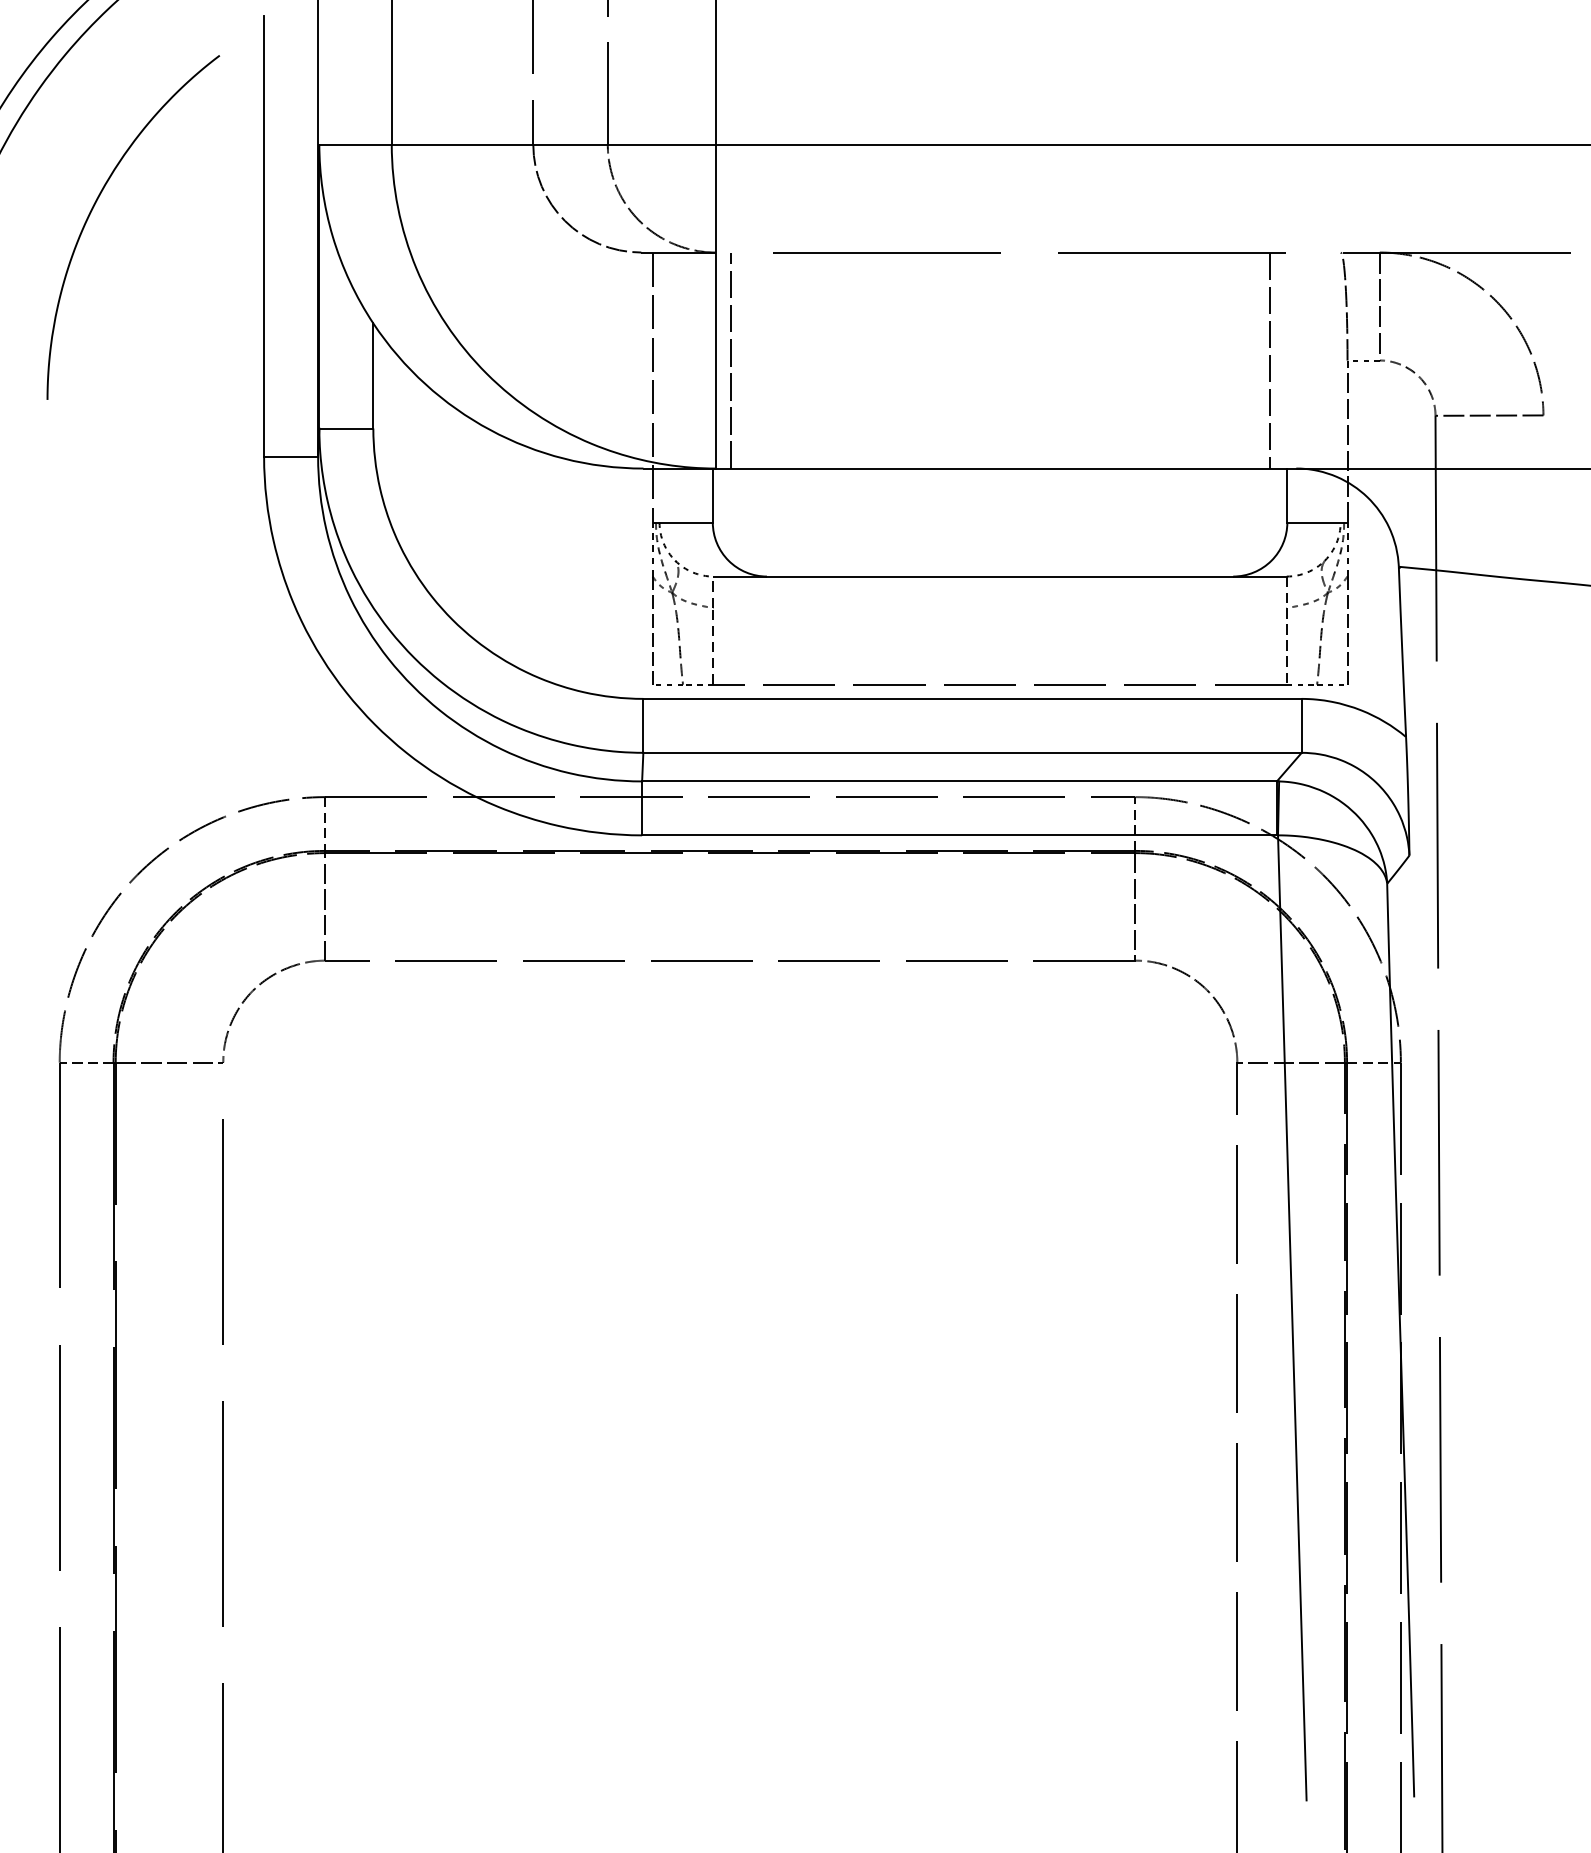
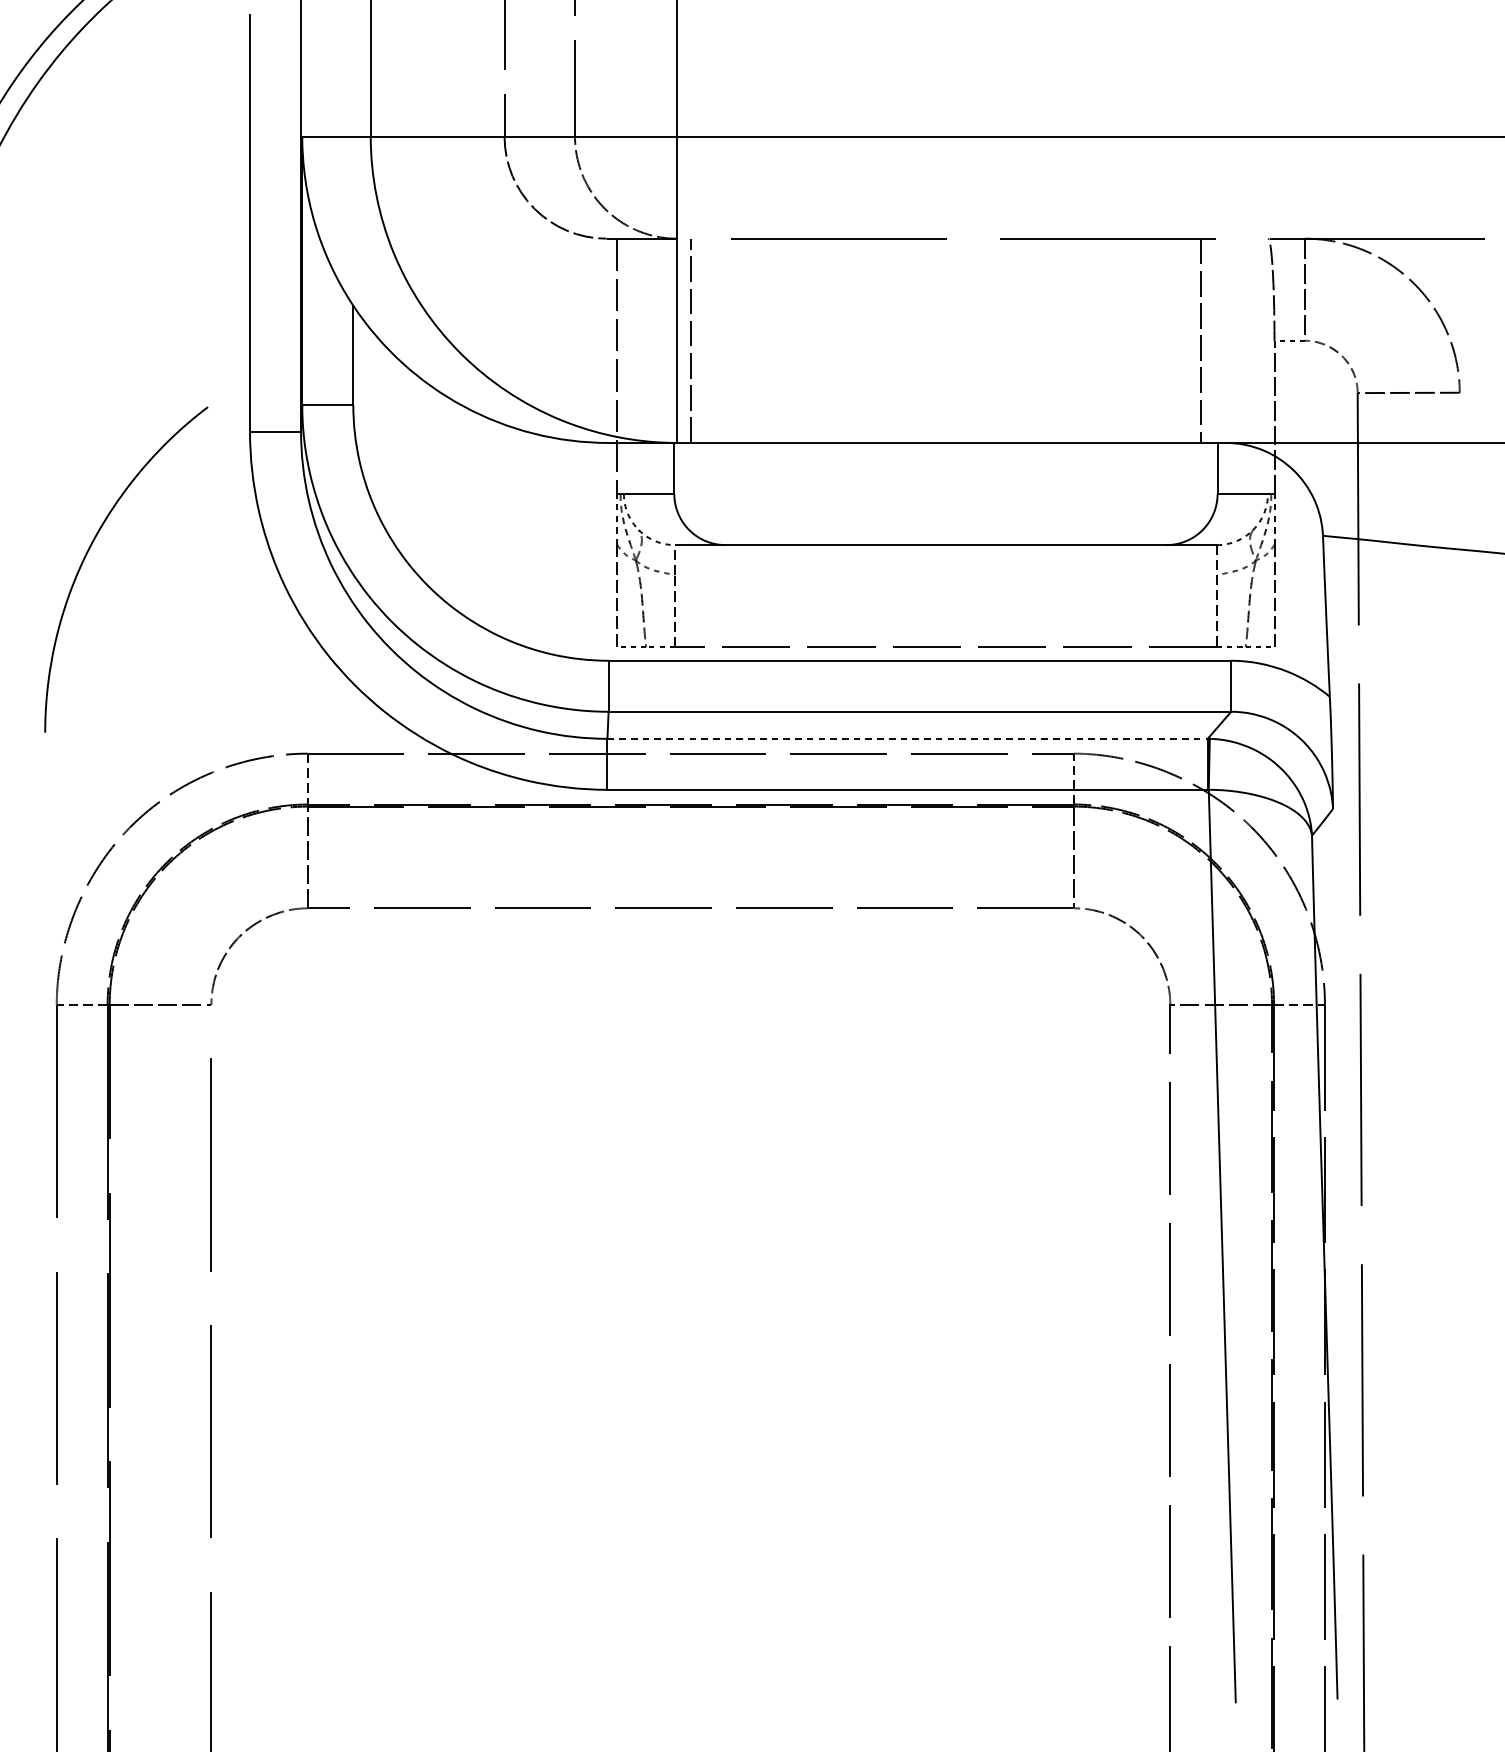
curve: (95, 205) -> (90, 548), moved
line: (960, 781) -> (908, 738), solid -> dashed

